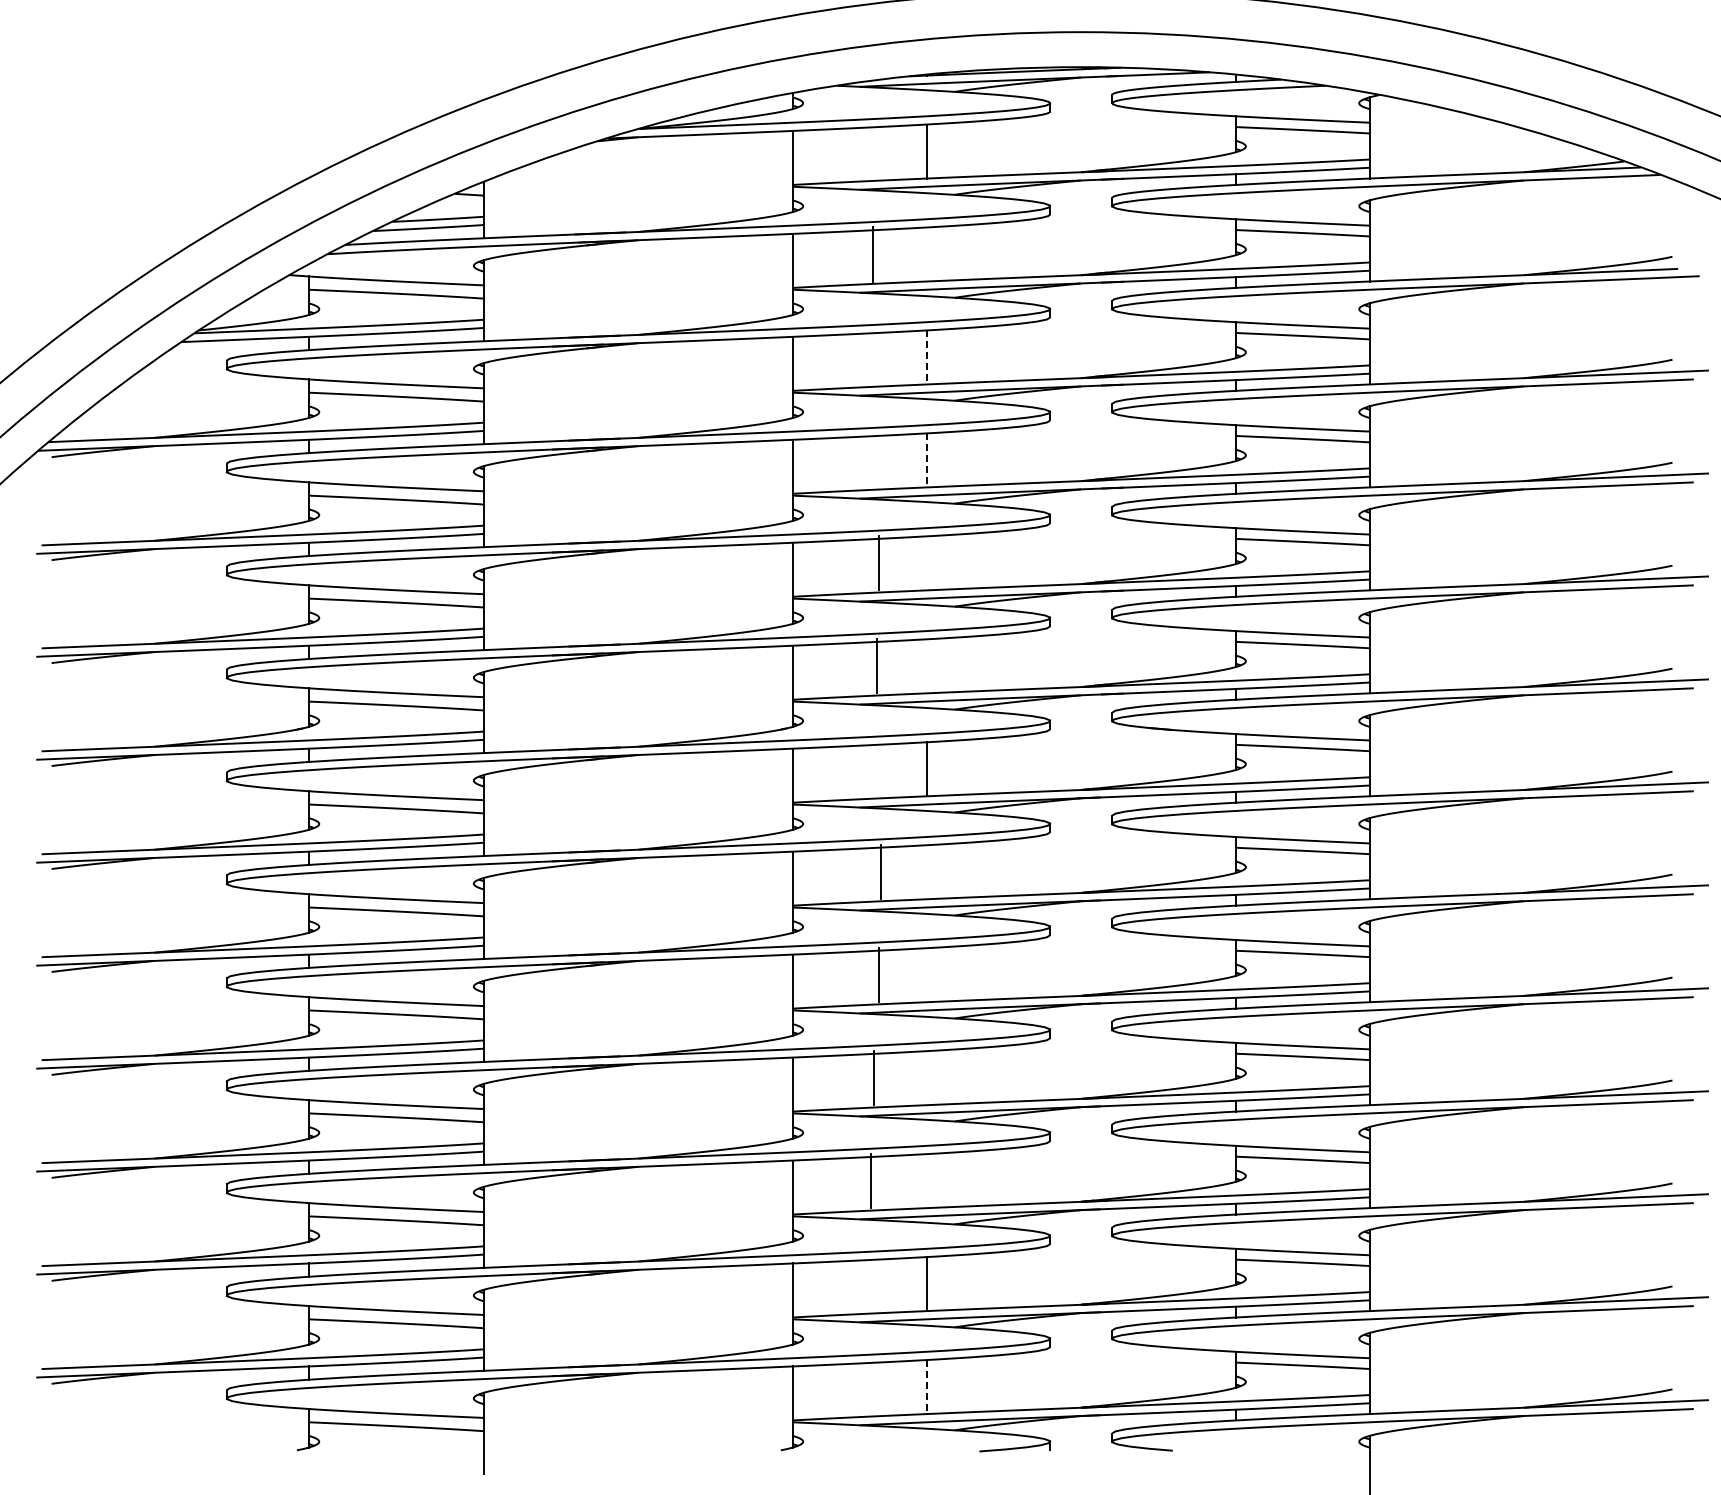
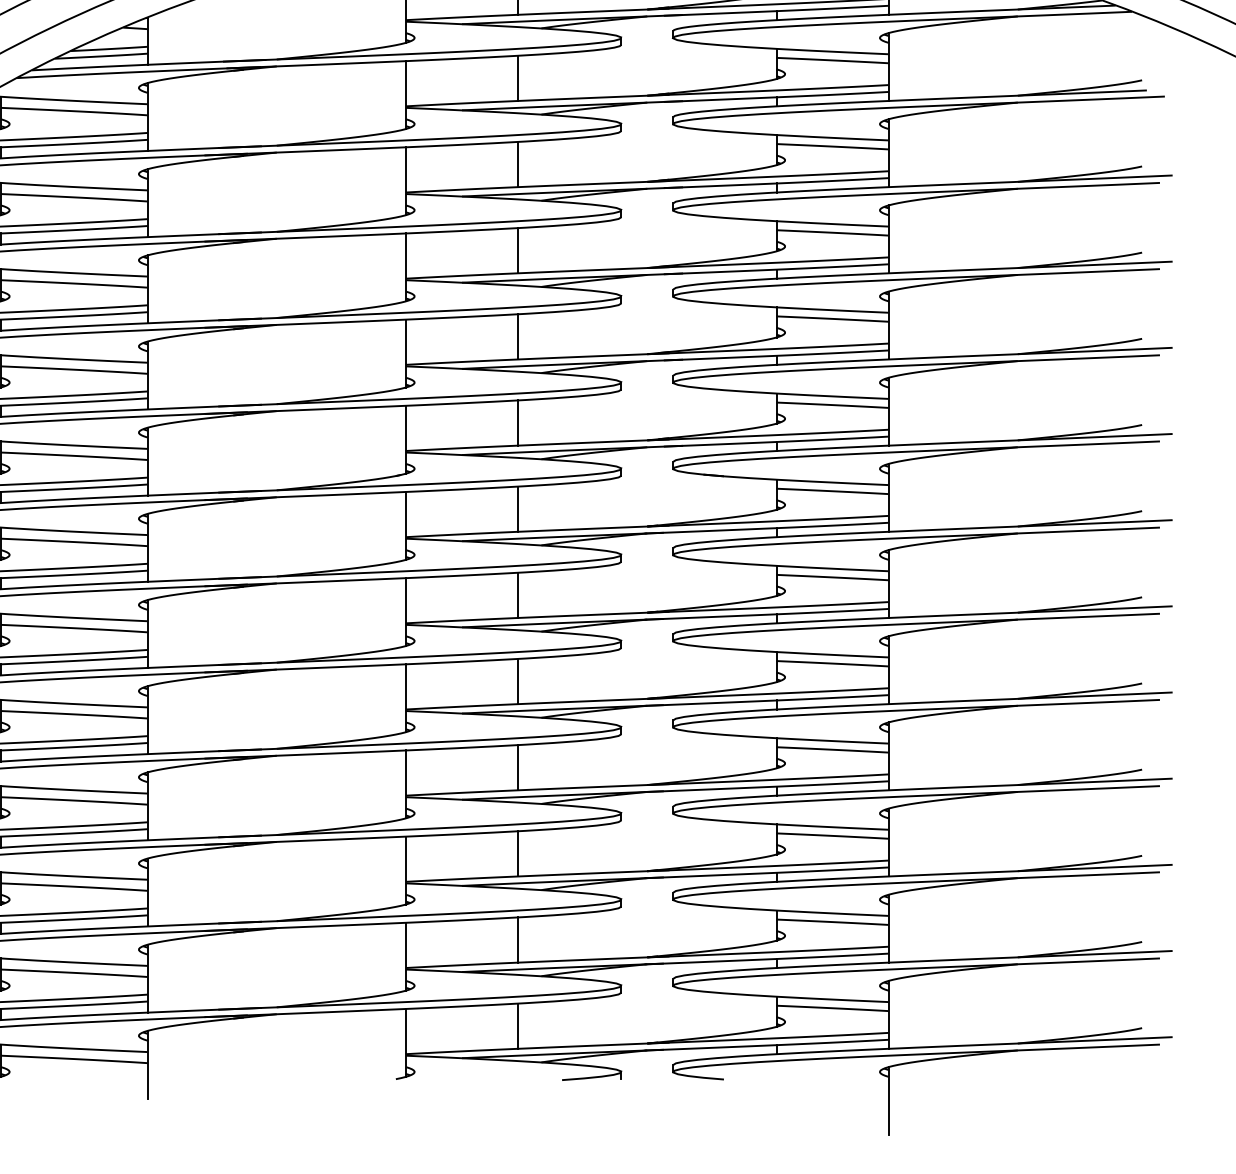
line: (872, 254) -> (517, 78), moved
line: (926, 357) -> (517, 164), dashed -> solid
line: (926, 460) -> (517, 250), dashed -> solid
line: (878, 563) -> (517, 336), moved
line: (876, 666) -> (517, 423), moved
line: (880, 872) -> (517, 595), moved
line: (878, 975) -> (517, 681), moved
line: (873, 1078) -> (517, 767), moved
line: (870, 1181) -> (517, 854), moved
line: (926, 1387) -> (517, 1026), dashed -> solid

